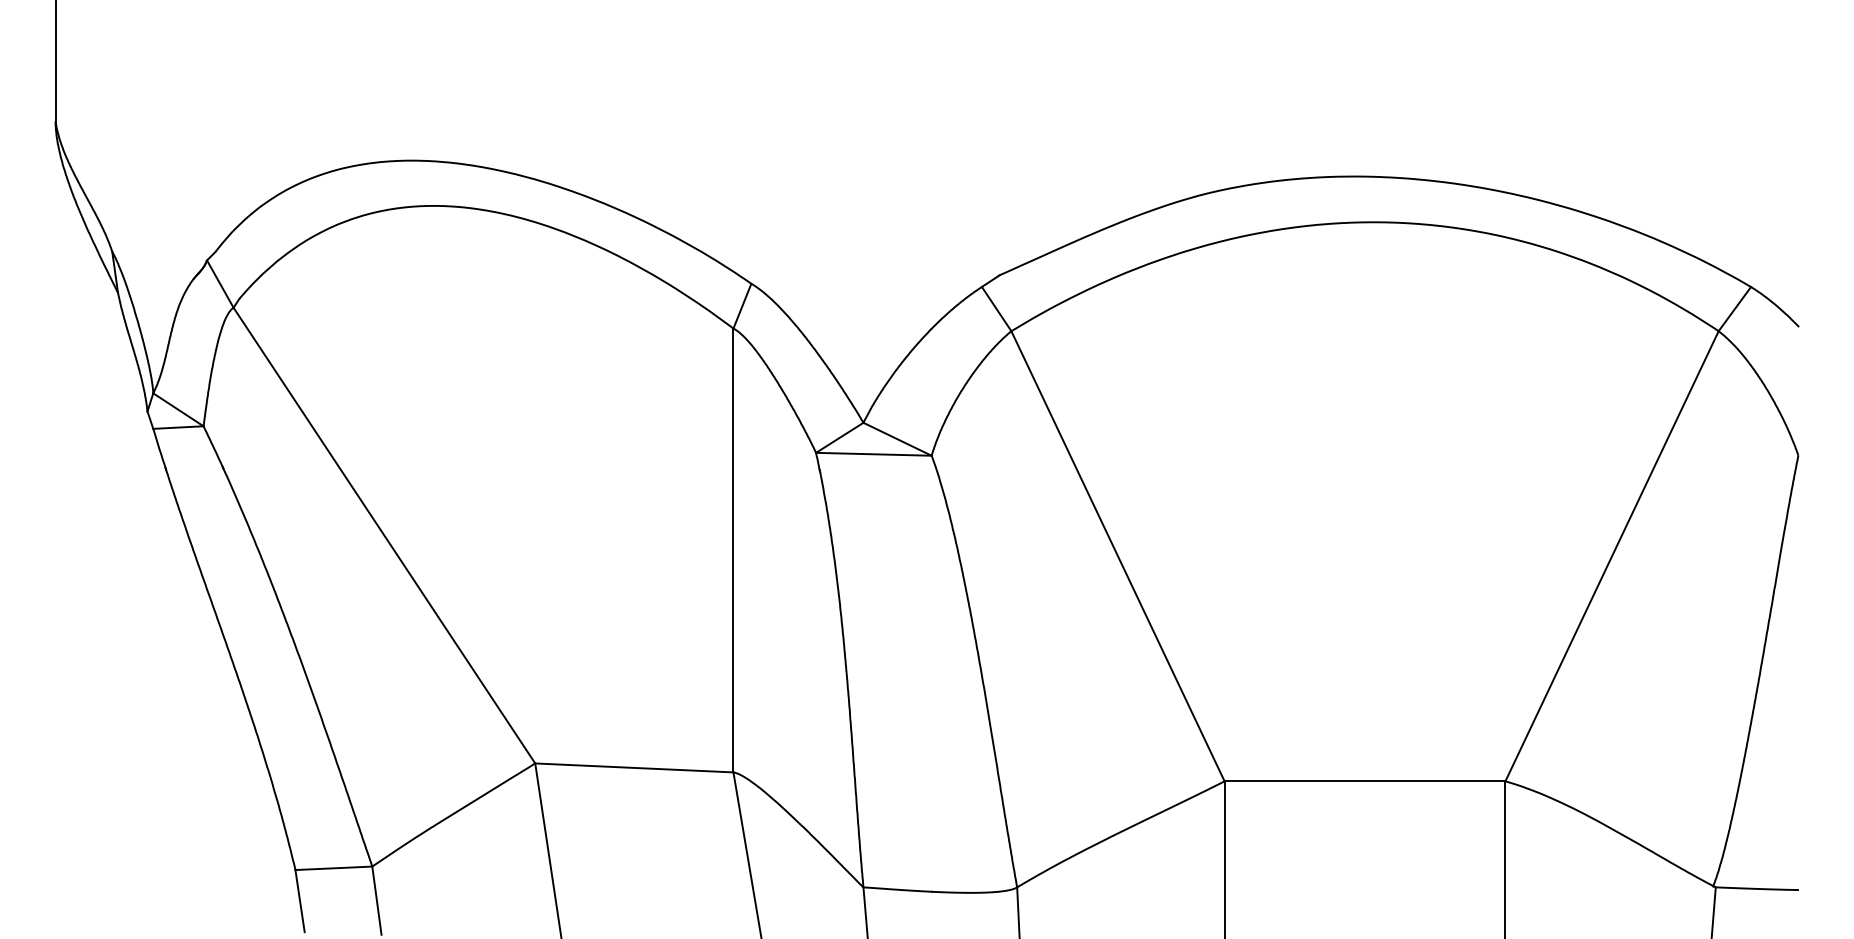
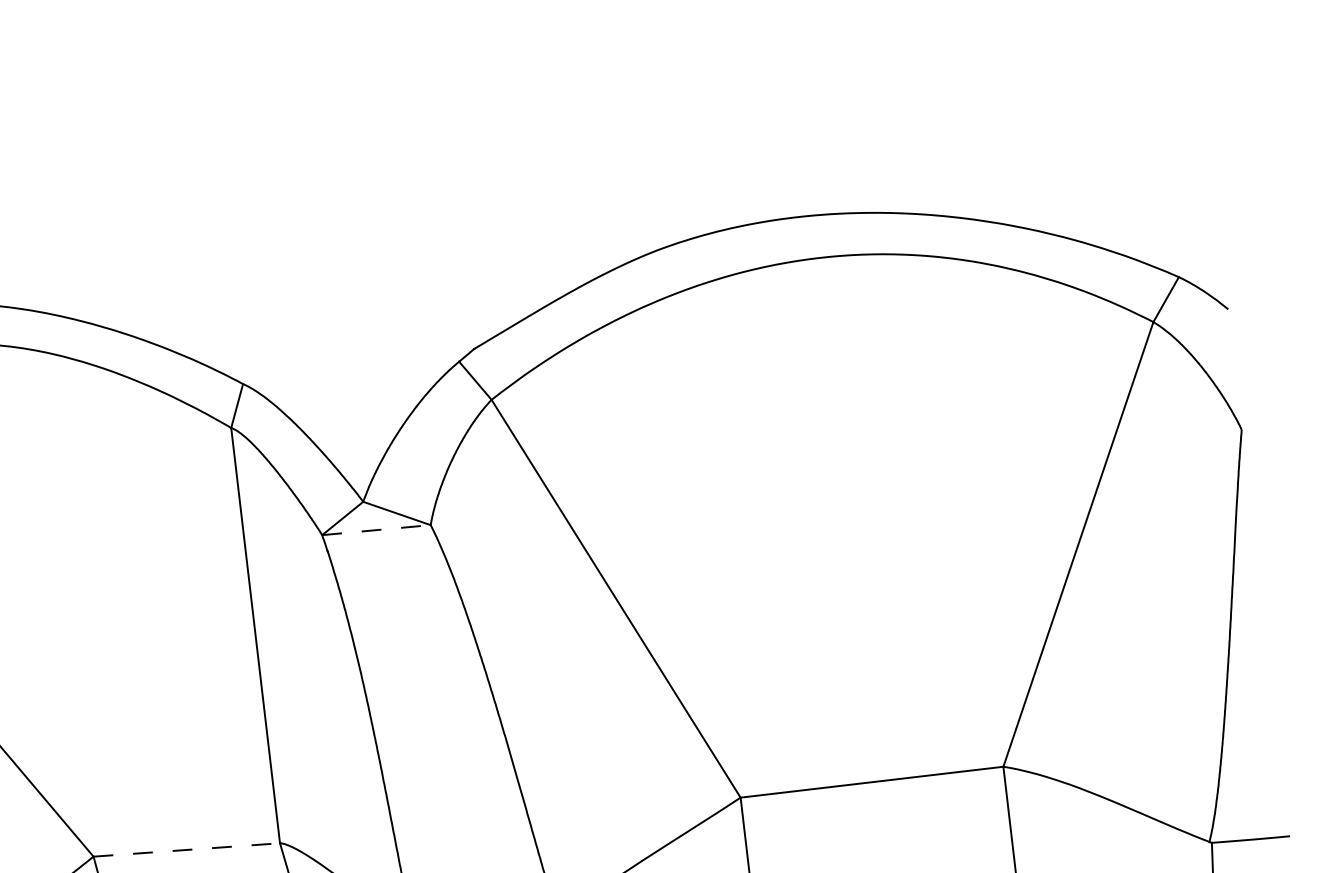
line: (873, 454) -> (376, 530), solid -> dashed
line: (634, 767) -> (186, 849), solid -> dashed

